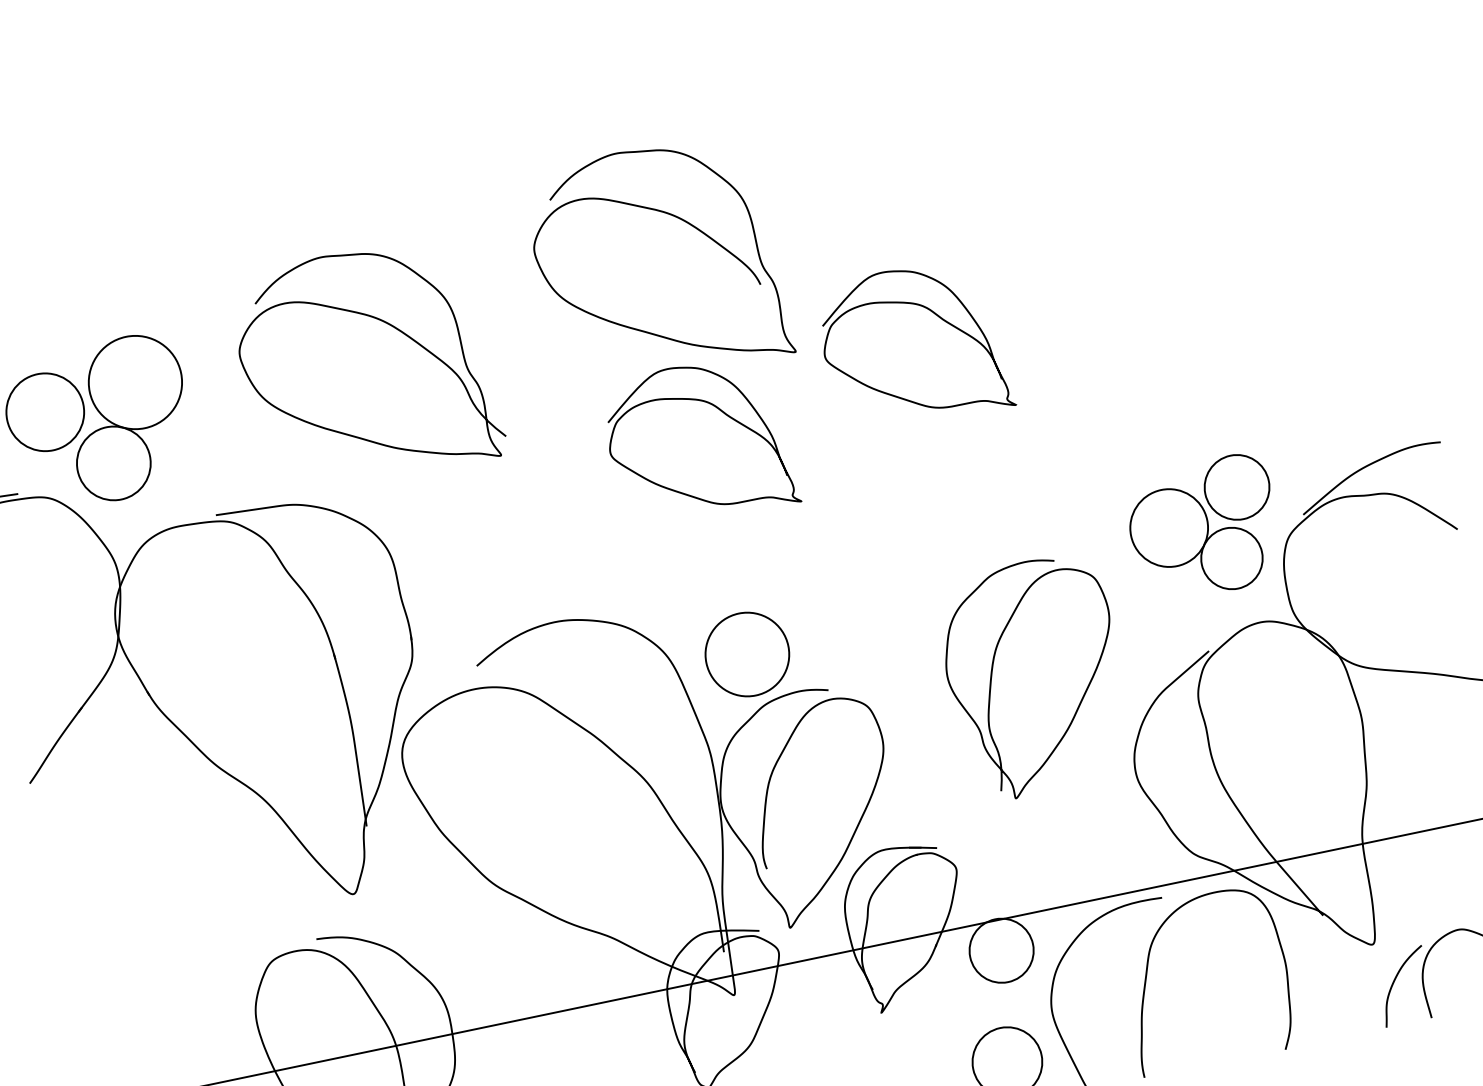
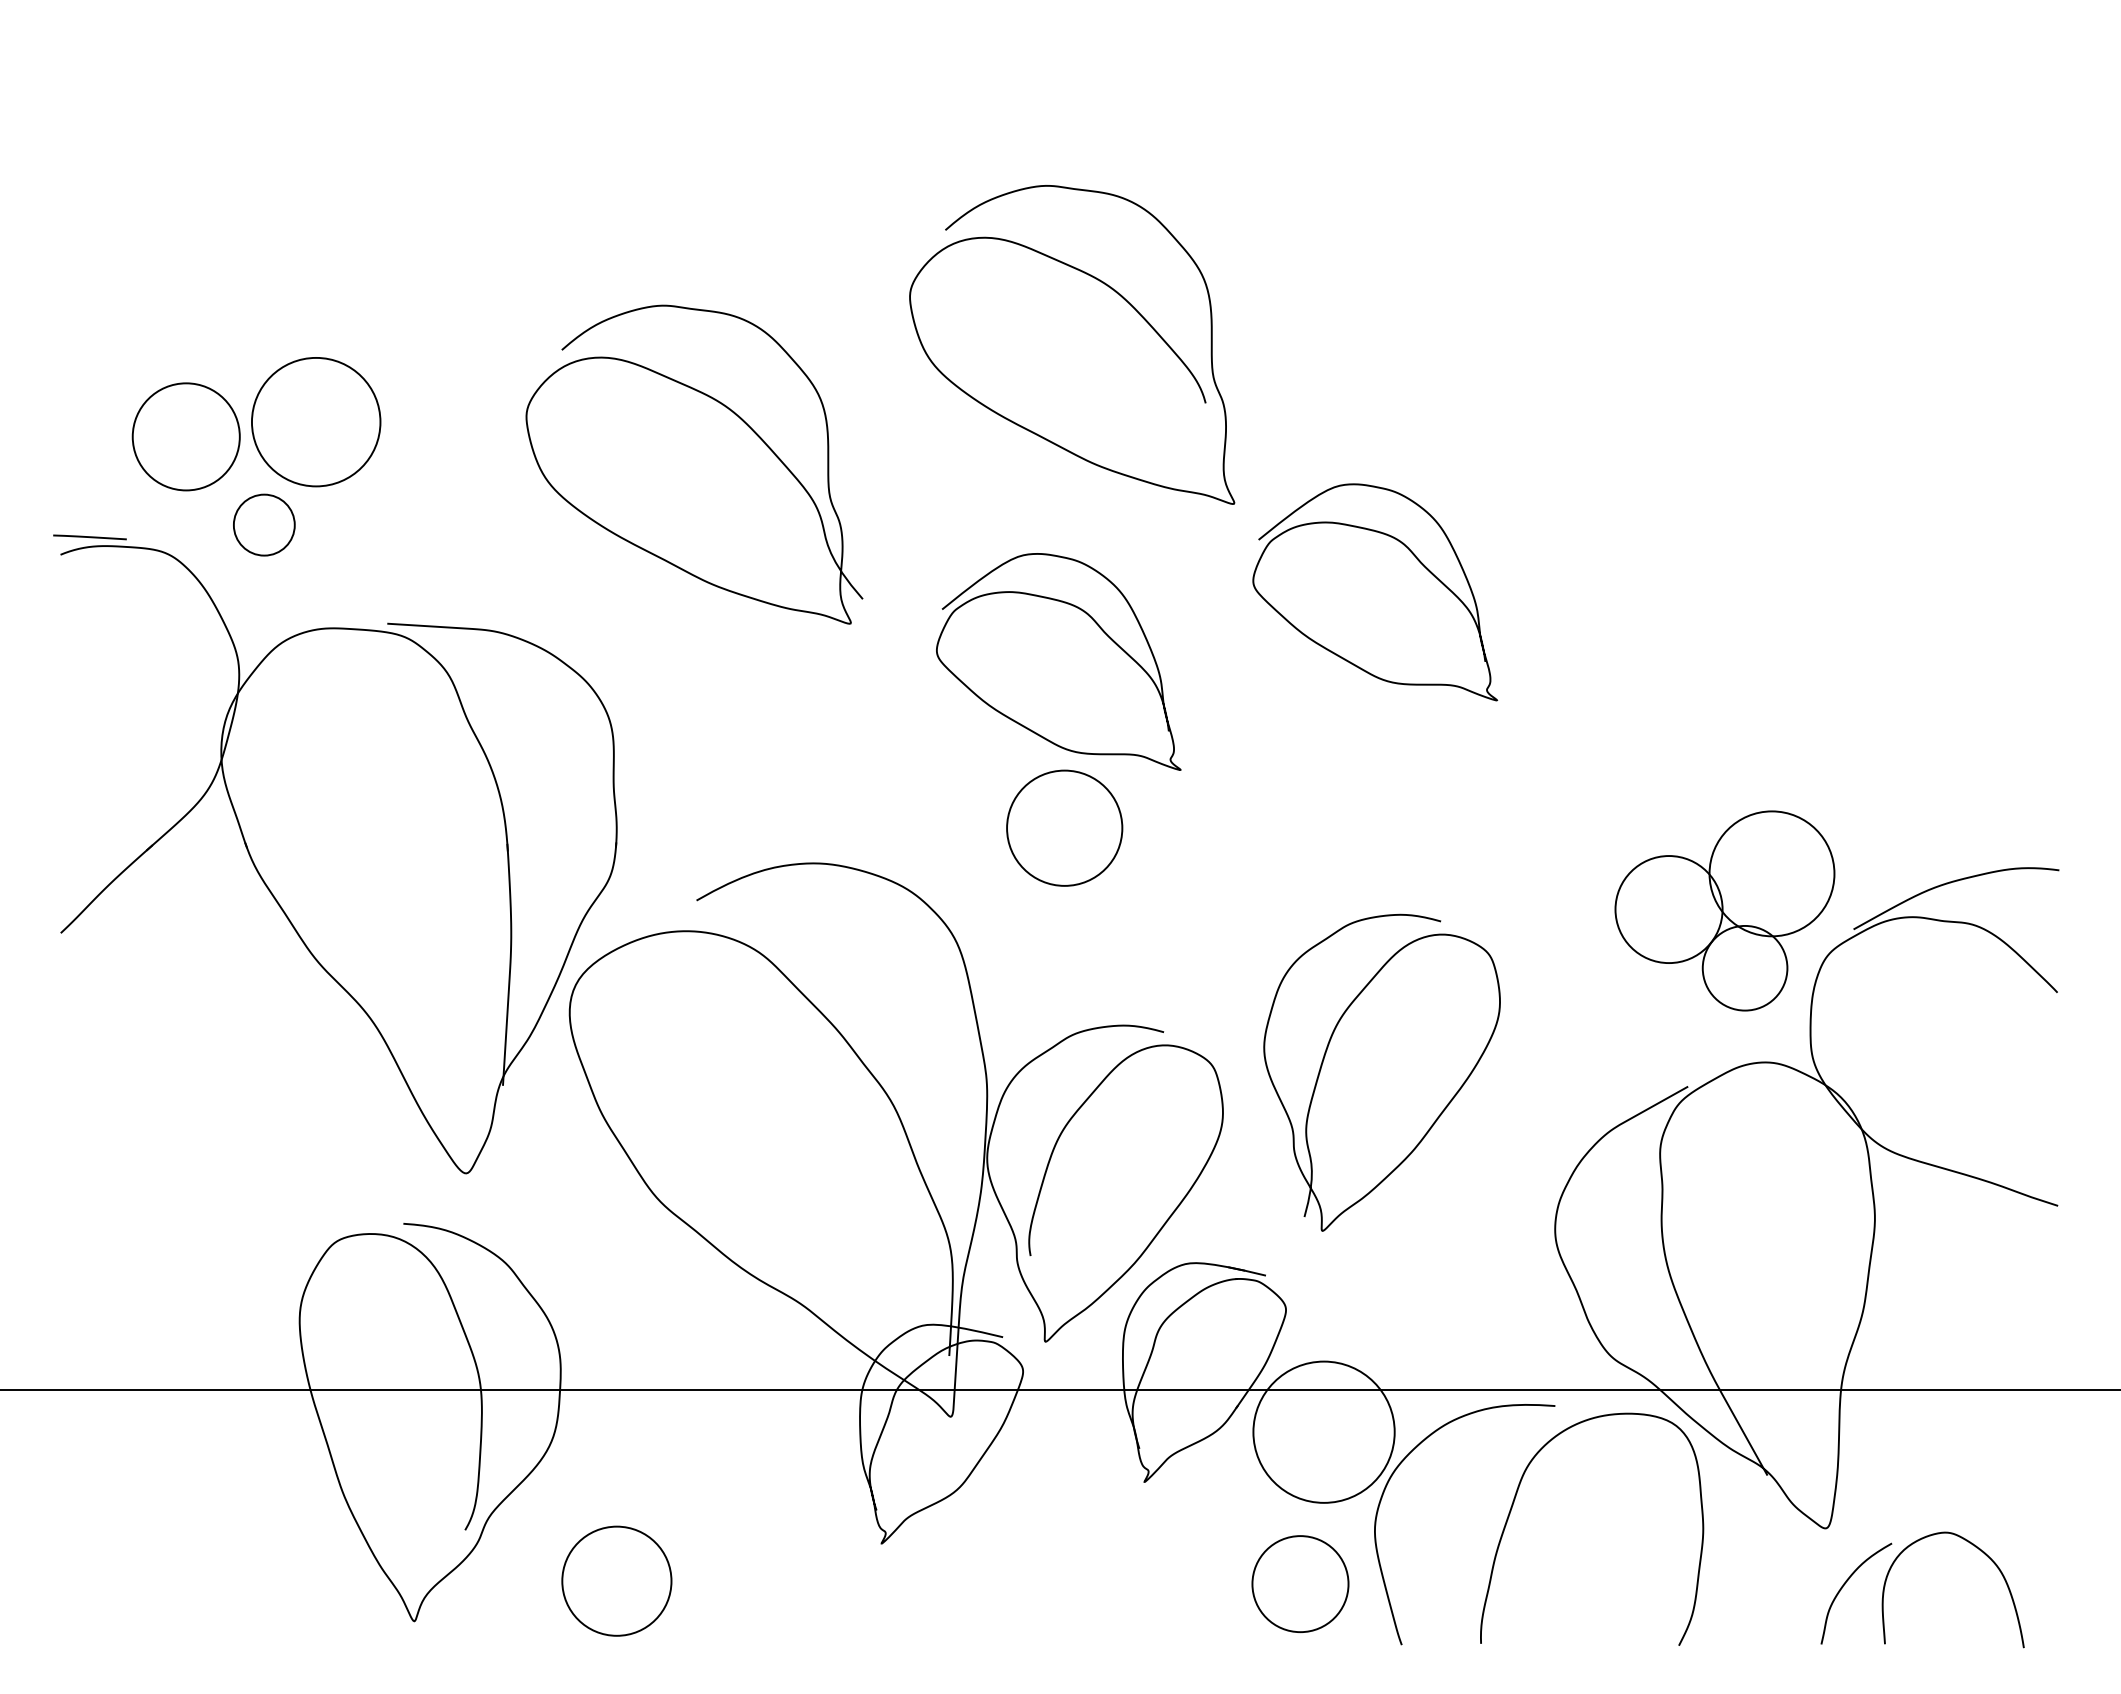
curve: (677, 218) -> (1112, 290), moved
curve: (388, 324) -> (735, 415), moved
circle: (113, 462) -> (264, 524), size x0.6
circle: (1236, 487) -> (1771, 873), size x1.4
circle: (747, 654) -> (1064, 827), moved
curve: (992, 671) -> (1326, 1053), moved
circle: (1001, 951) -> (1323, 1432), size x1.6

